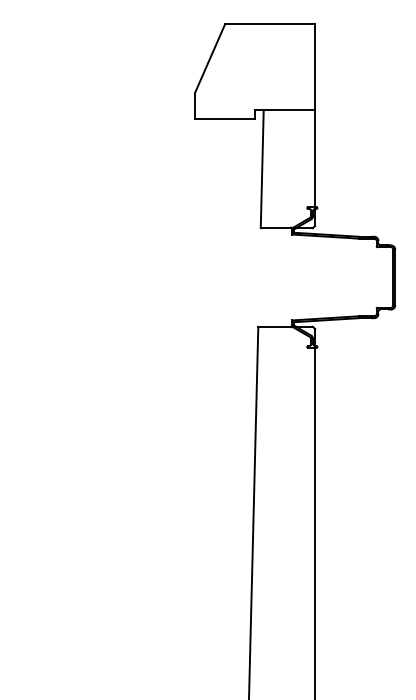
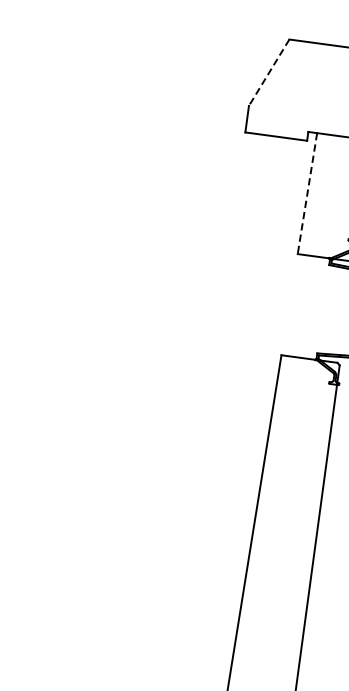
line: (209, 59) -> (268, 73), solid -> dashed
line: (262, 169) -> (307, 194), solid -> dashed

